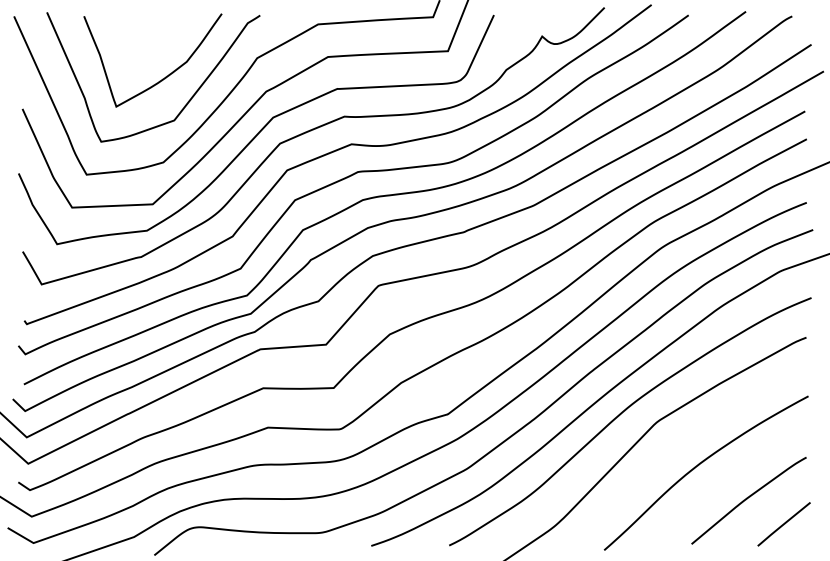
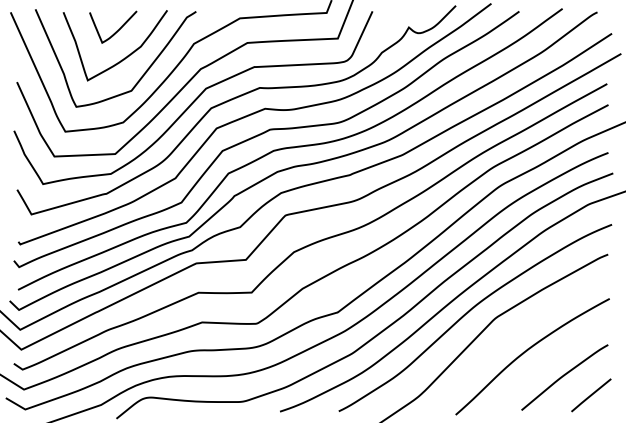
curve: (154, 40) -> (116, 30), added

